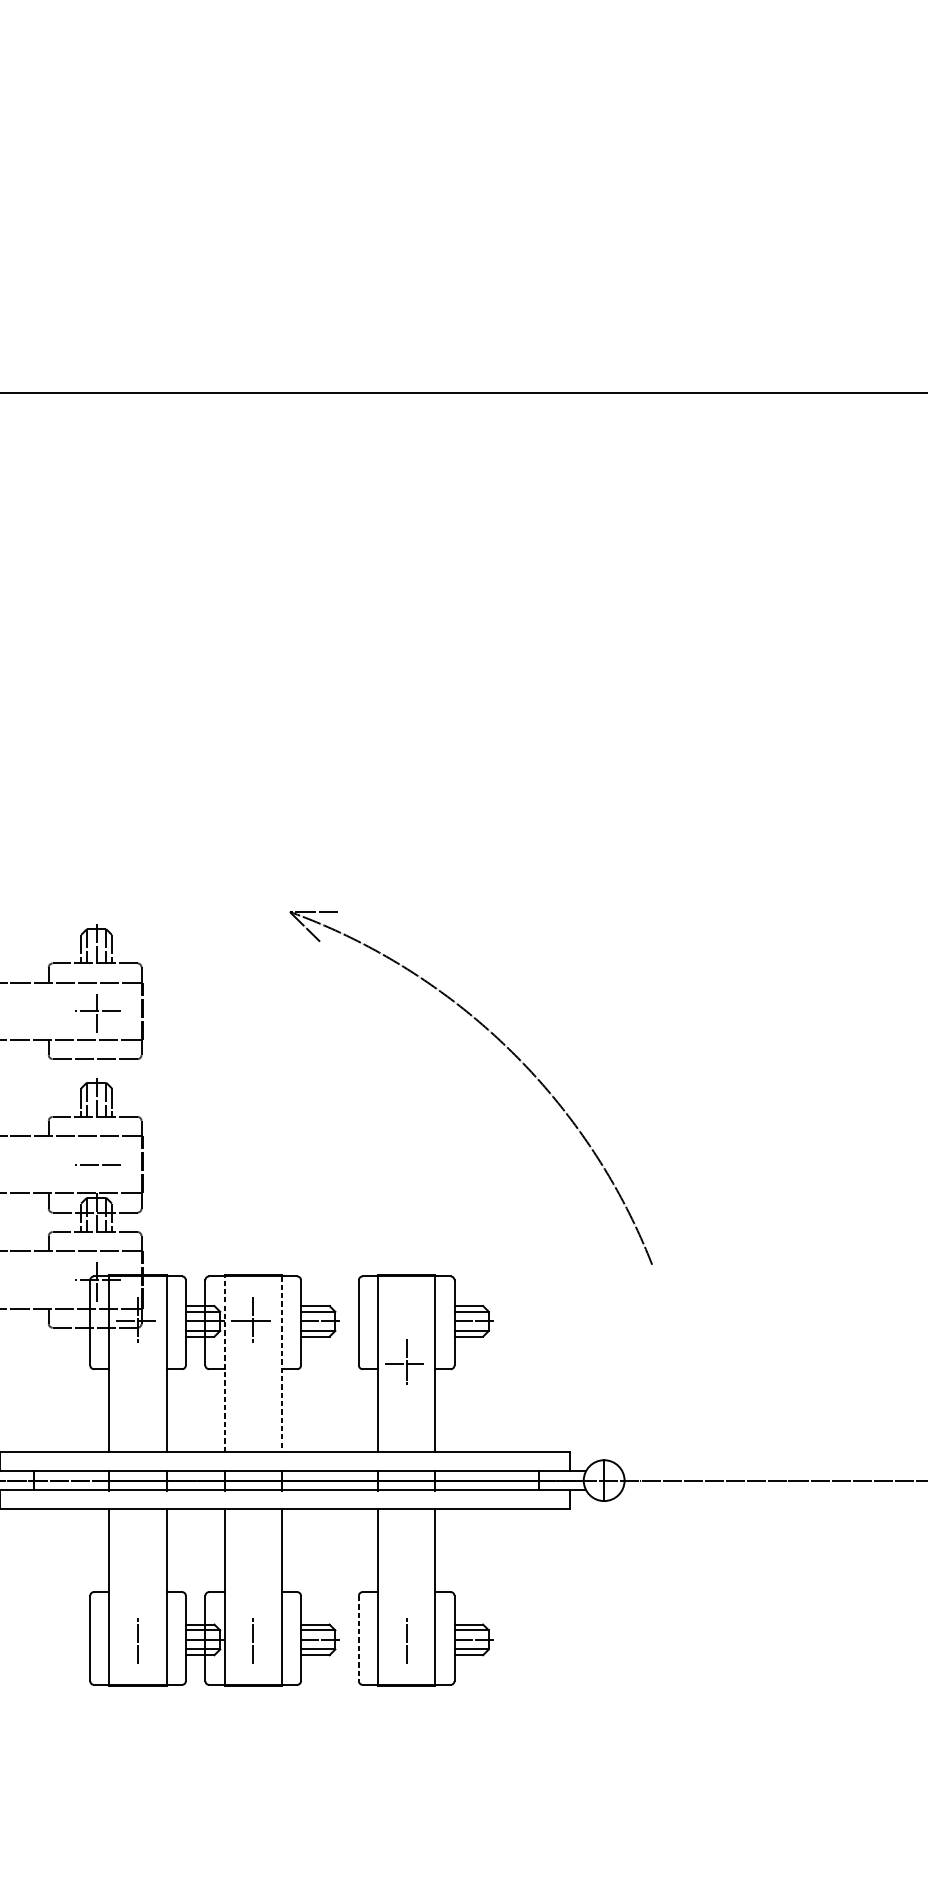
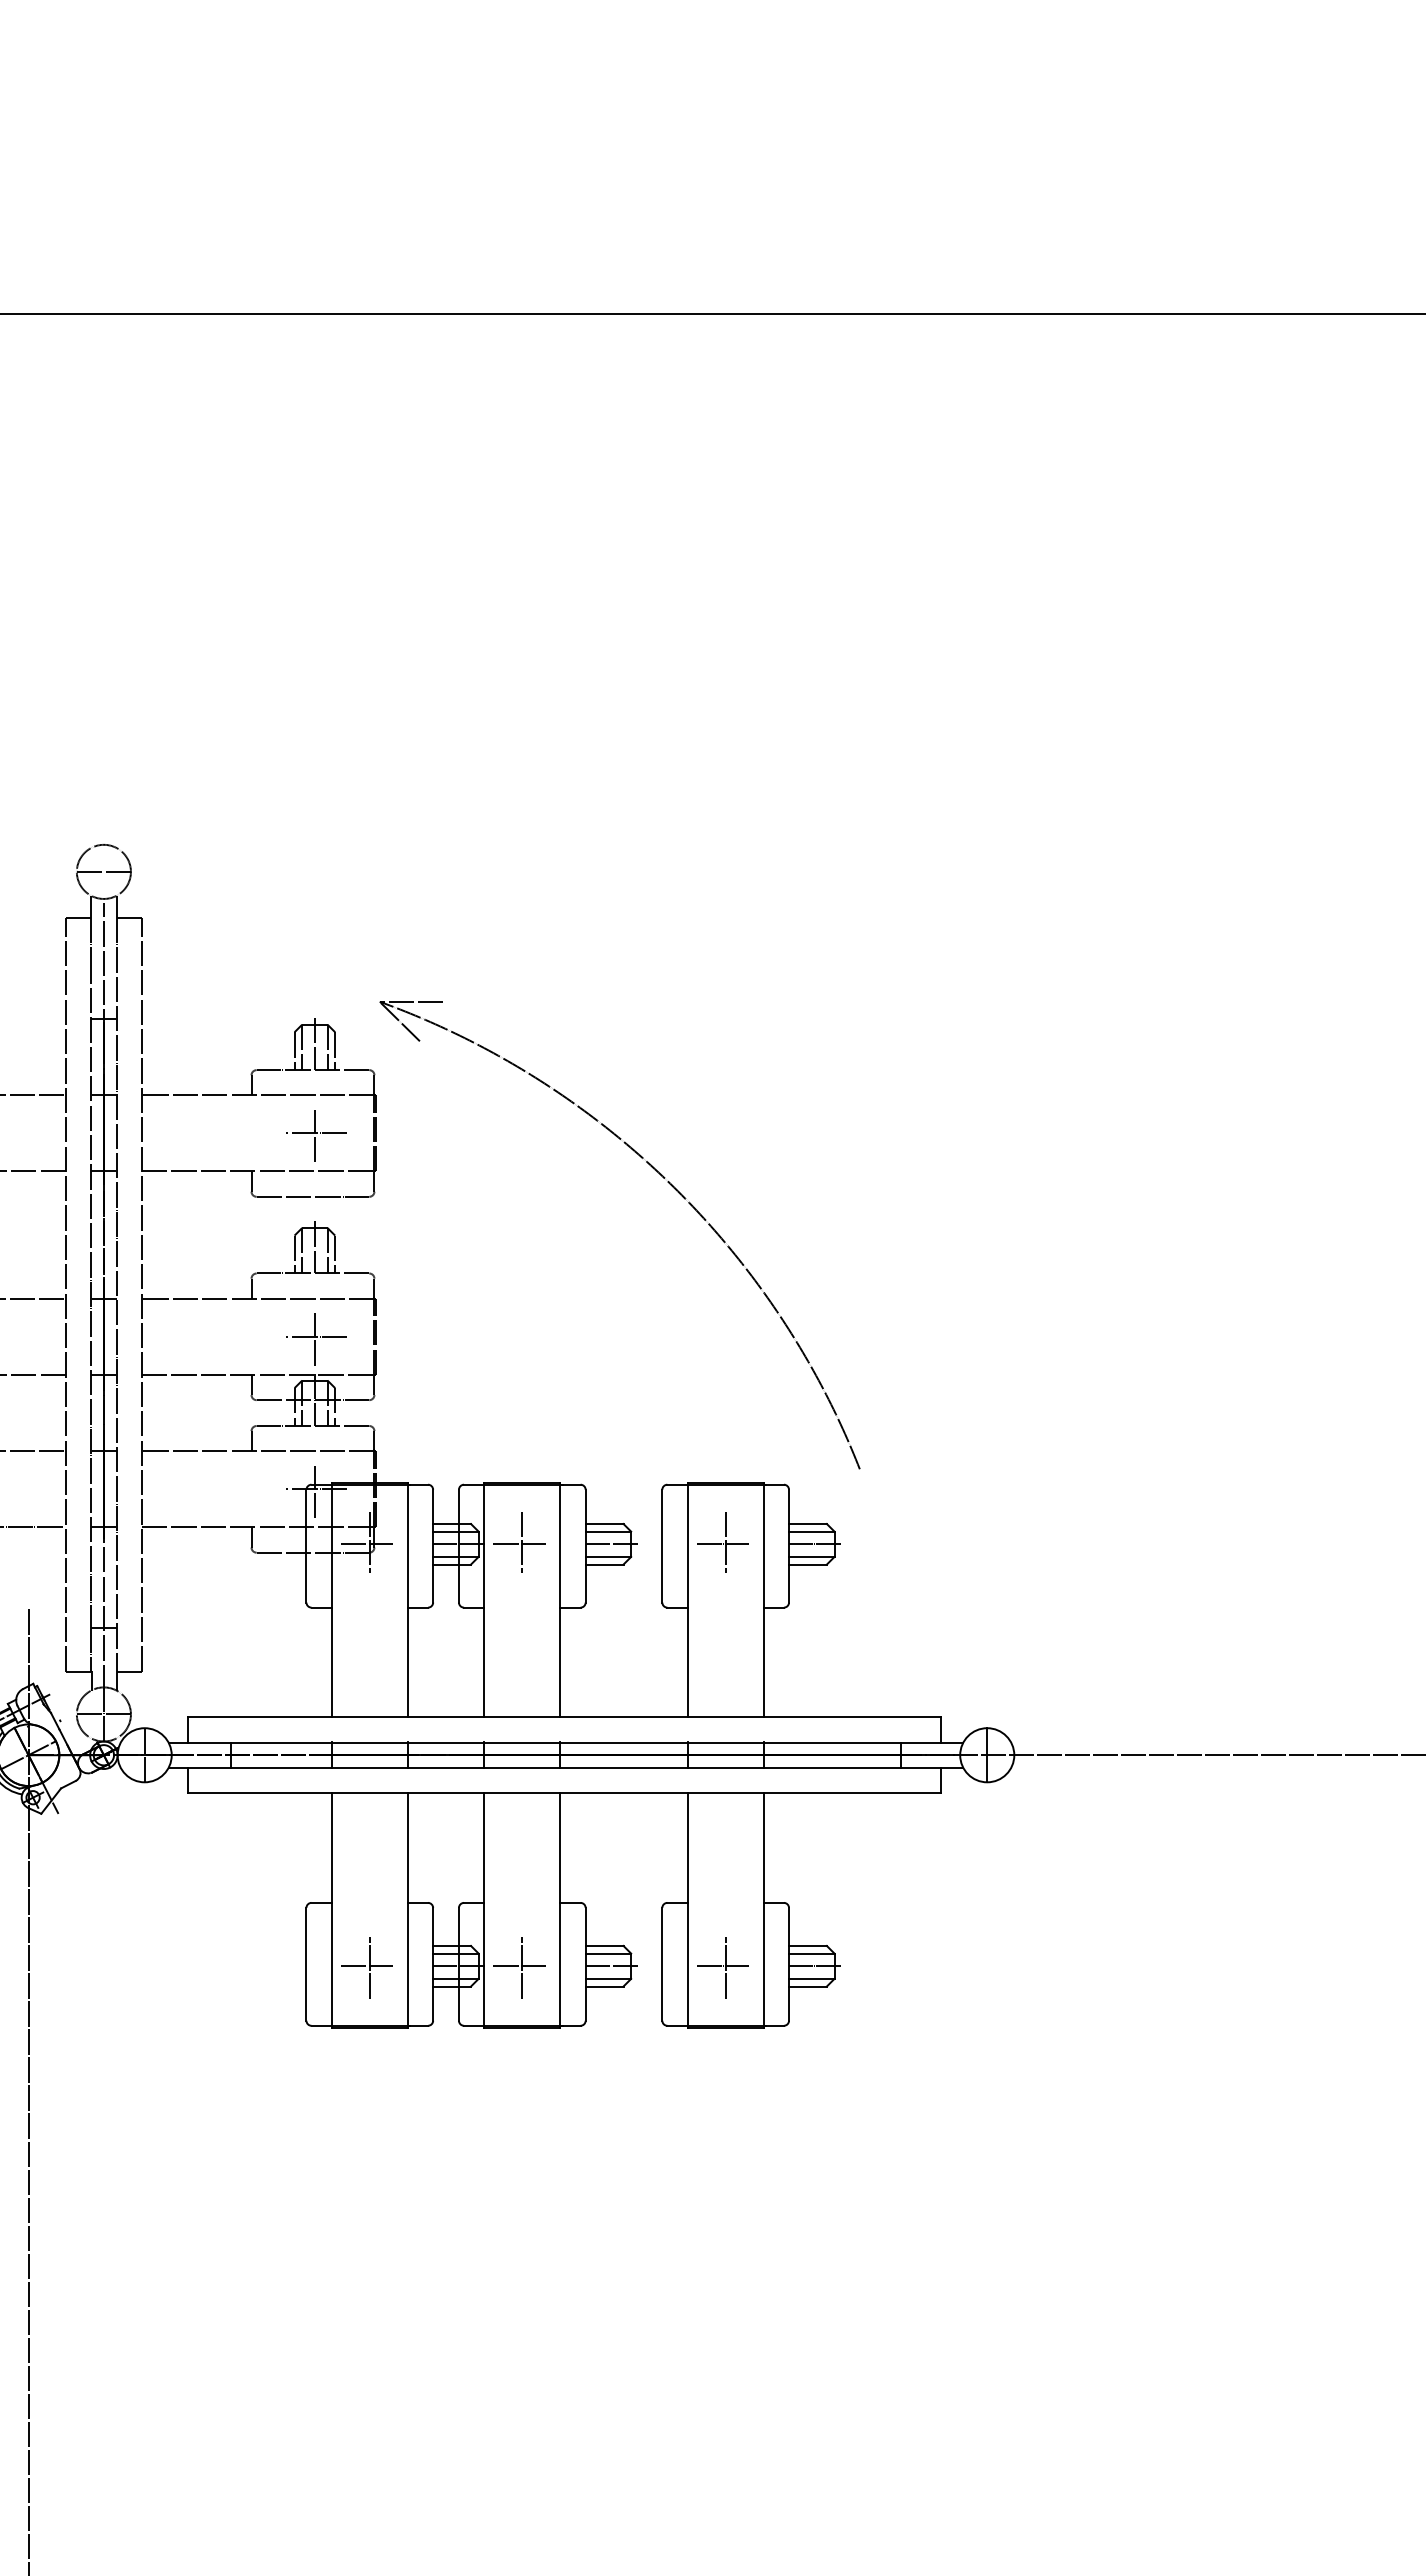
part: (508, 1049) -> (669, 1184), moved
line: (96, 1166) -> (314, 1339), added
part: (404, 1362) -> (722, 1542), moved
line: (224, 1363) -> (484, 1600), dashed -> solid
line: (282, 1364) -> (560, 1601), dashed -> solid
line: (359, 1638) -> (662, 1964), dashed -> solid
line: (135, 1640) -> (366, 1966), added
line: (251, 1640) -> (519, 1966), added
line: (404, 1640) -> (722, 1966), added

